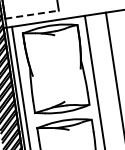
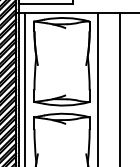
line: (32, 14) -> (46, 4), dashed -> solid

